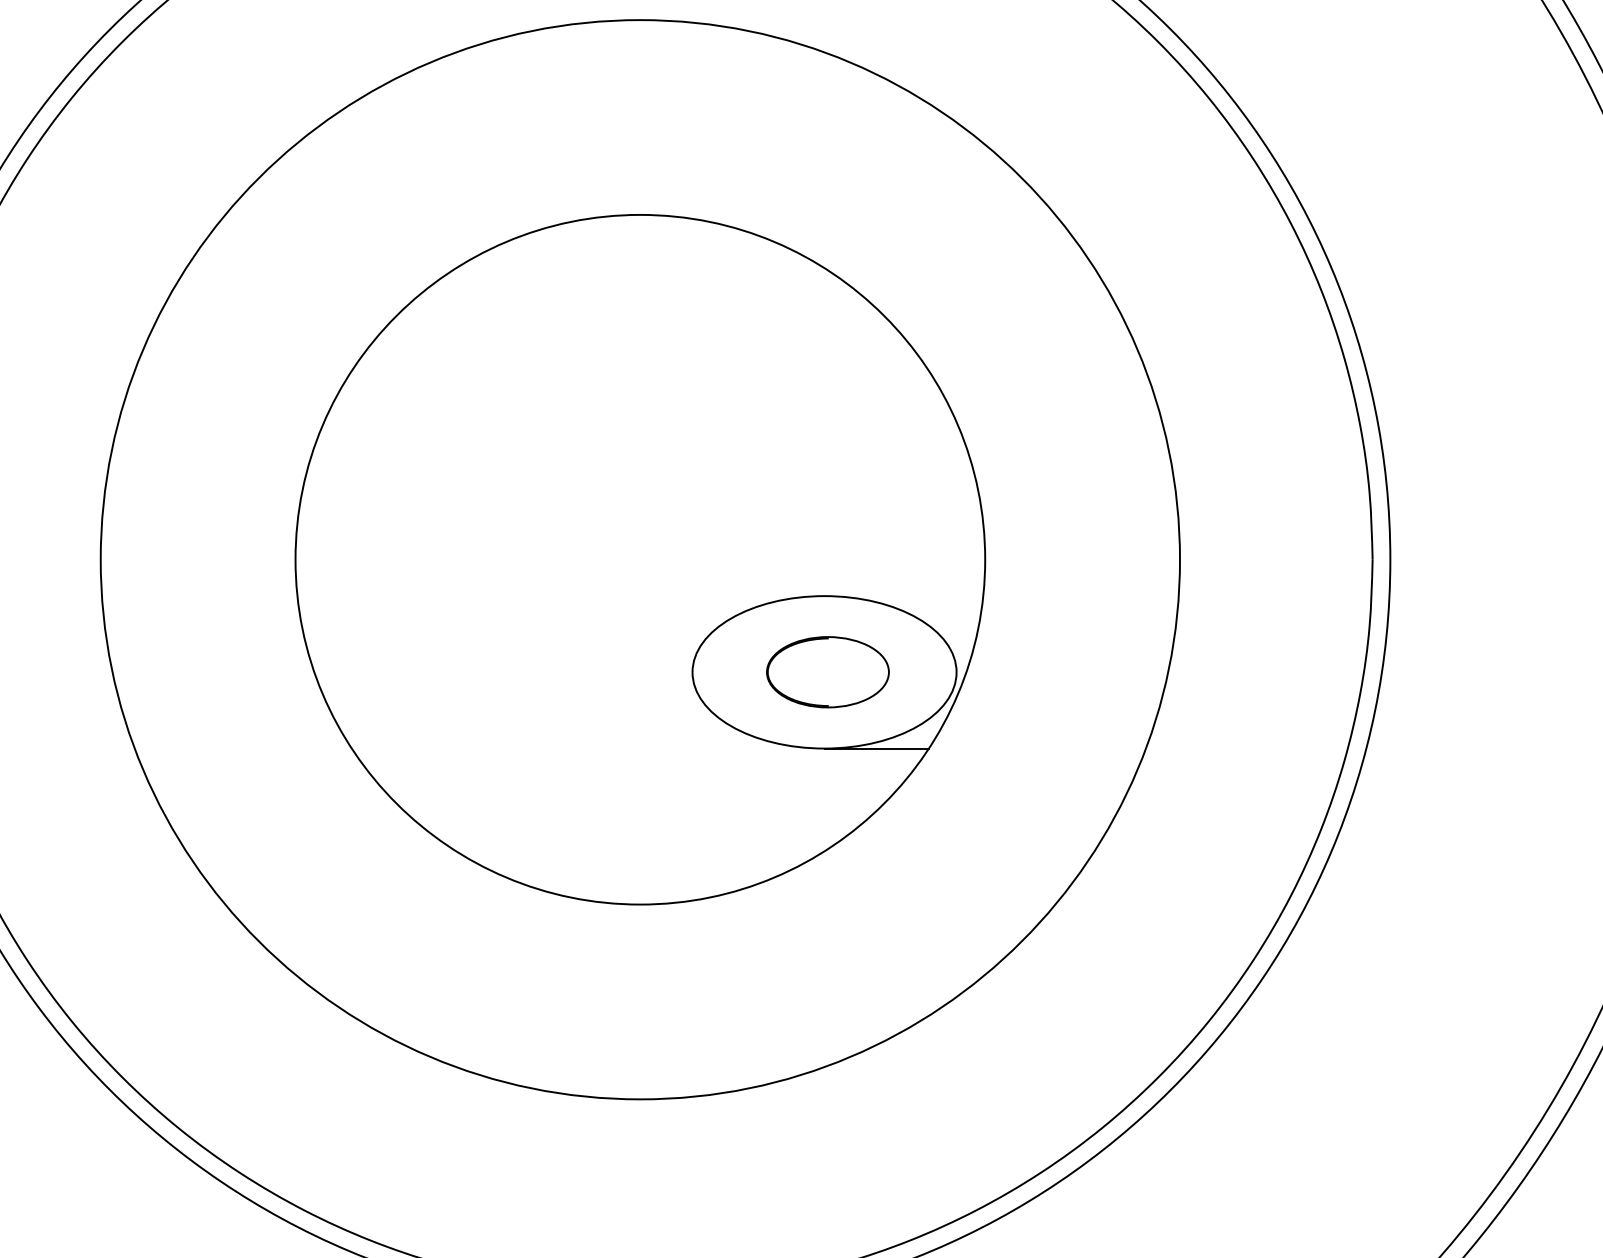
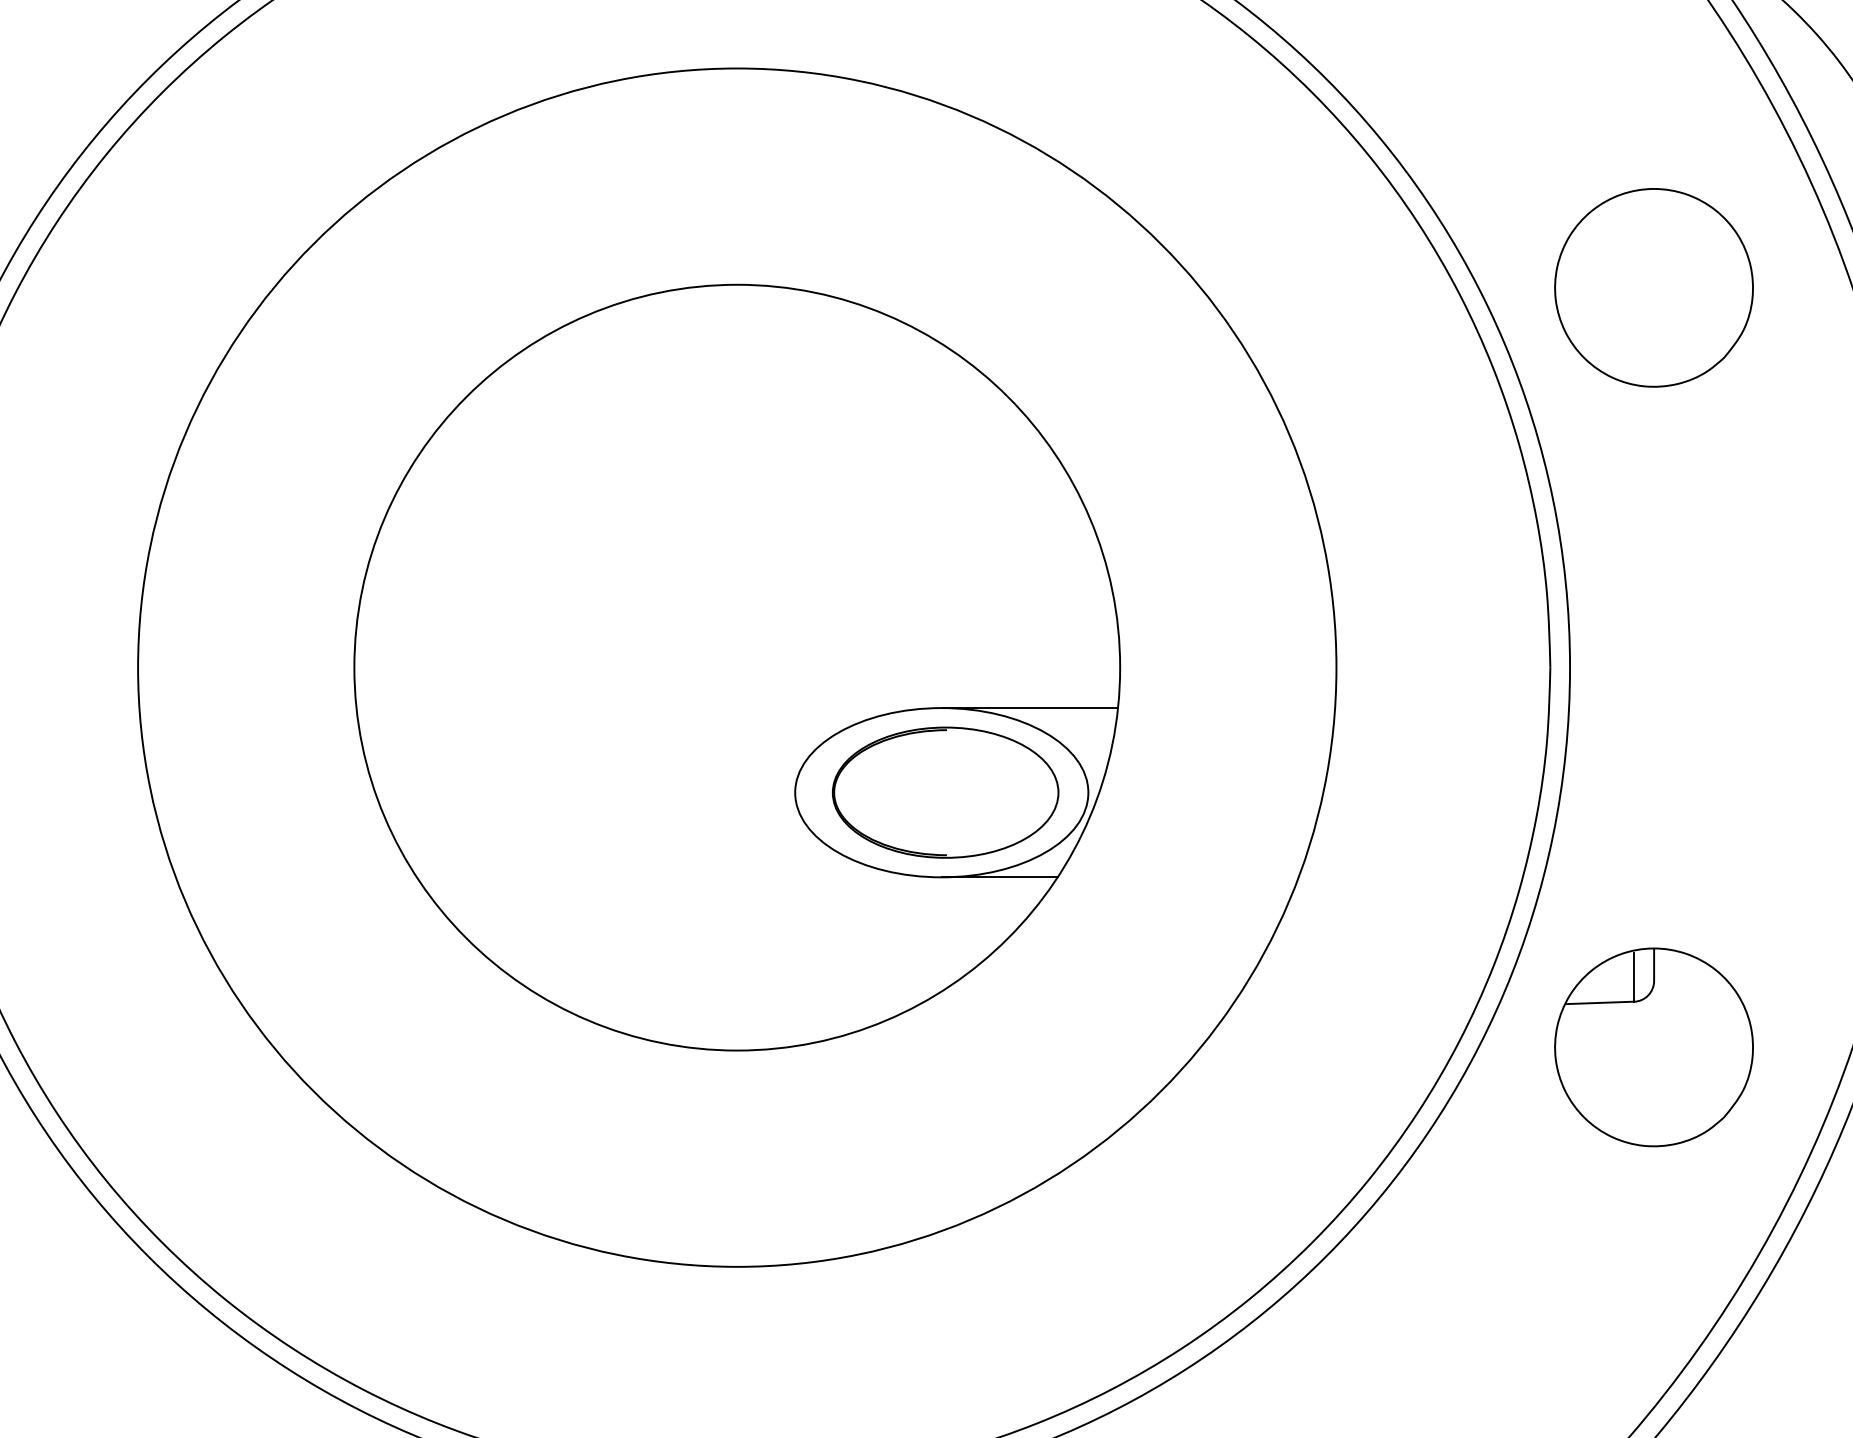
part: (1465, 217) -> (1653, 287), added
line: (903, 596) -> (1029, 708), added
part: (827, 672) -> (945, 792), size x1.67
part: (1465, 901) -> (1653, 1047), added

